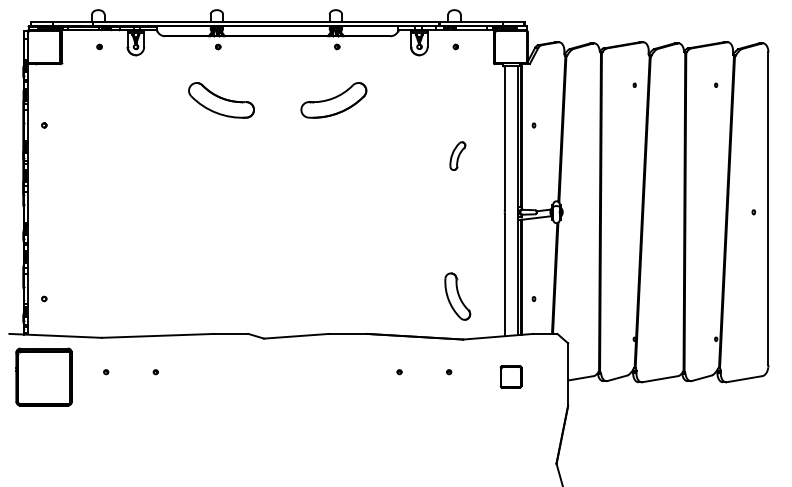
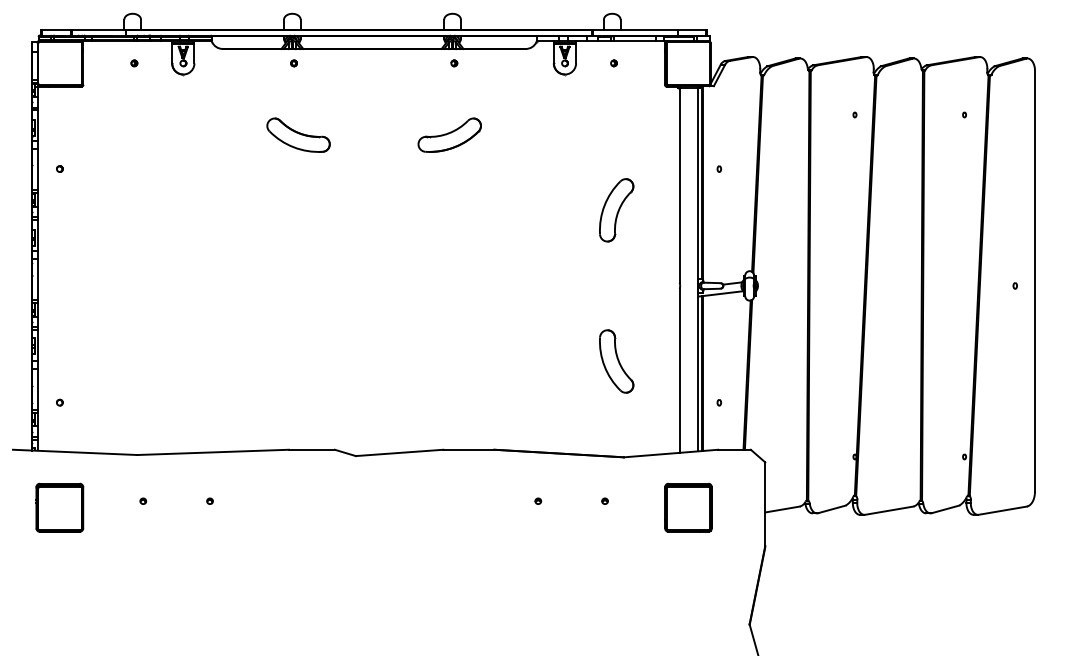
part: (221, 99) -> (298, 134), size x0.71
part: (333, 99) -> (449, 134), size x0.71
part: (457, 156) -> (616, 210), size x1.67
part: (457, 296) -> (616, 361), moved
part: (43, 376) -> (59, 507), size x0.62
part: (511, 376) -> (688, 507), size x1.67

